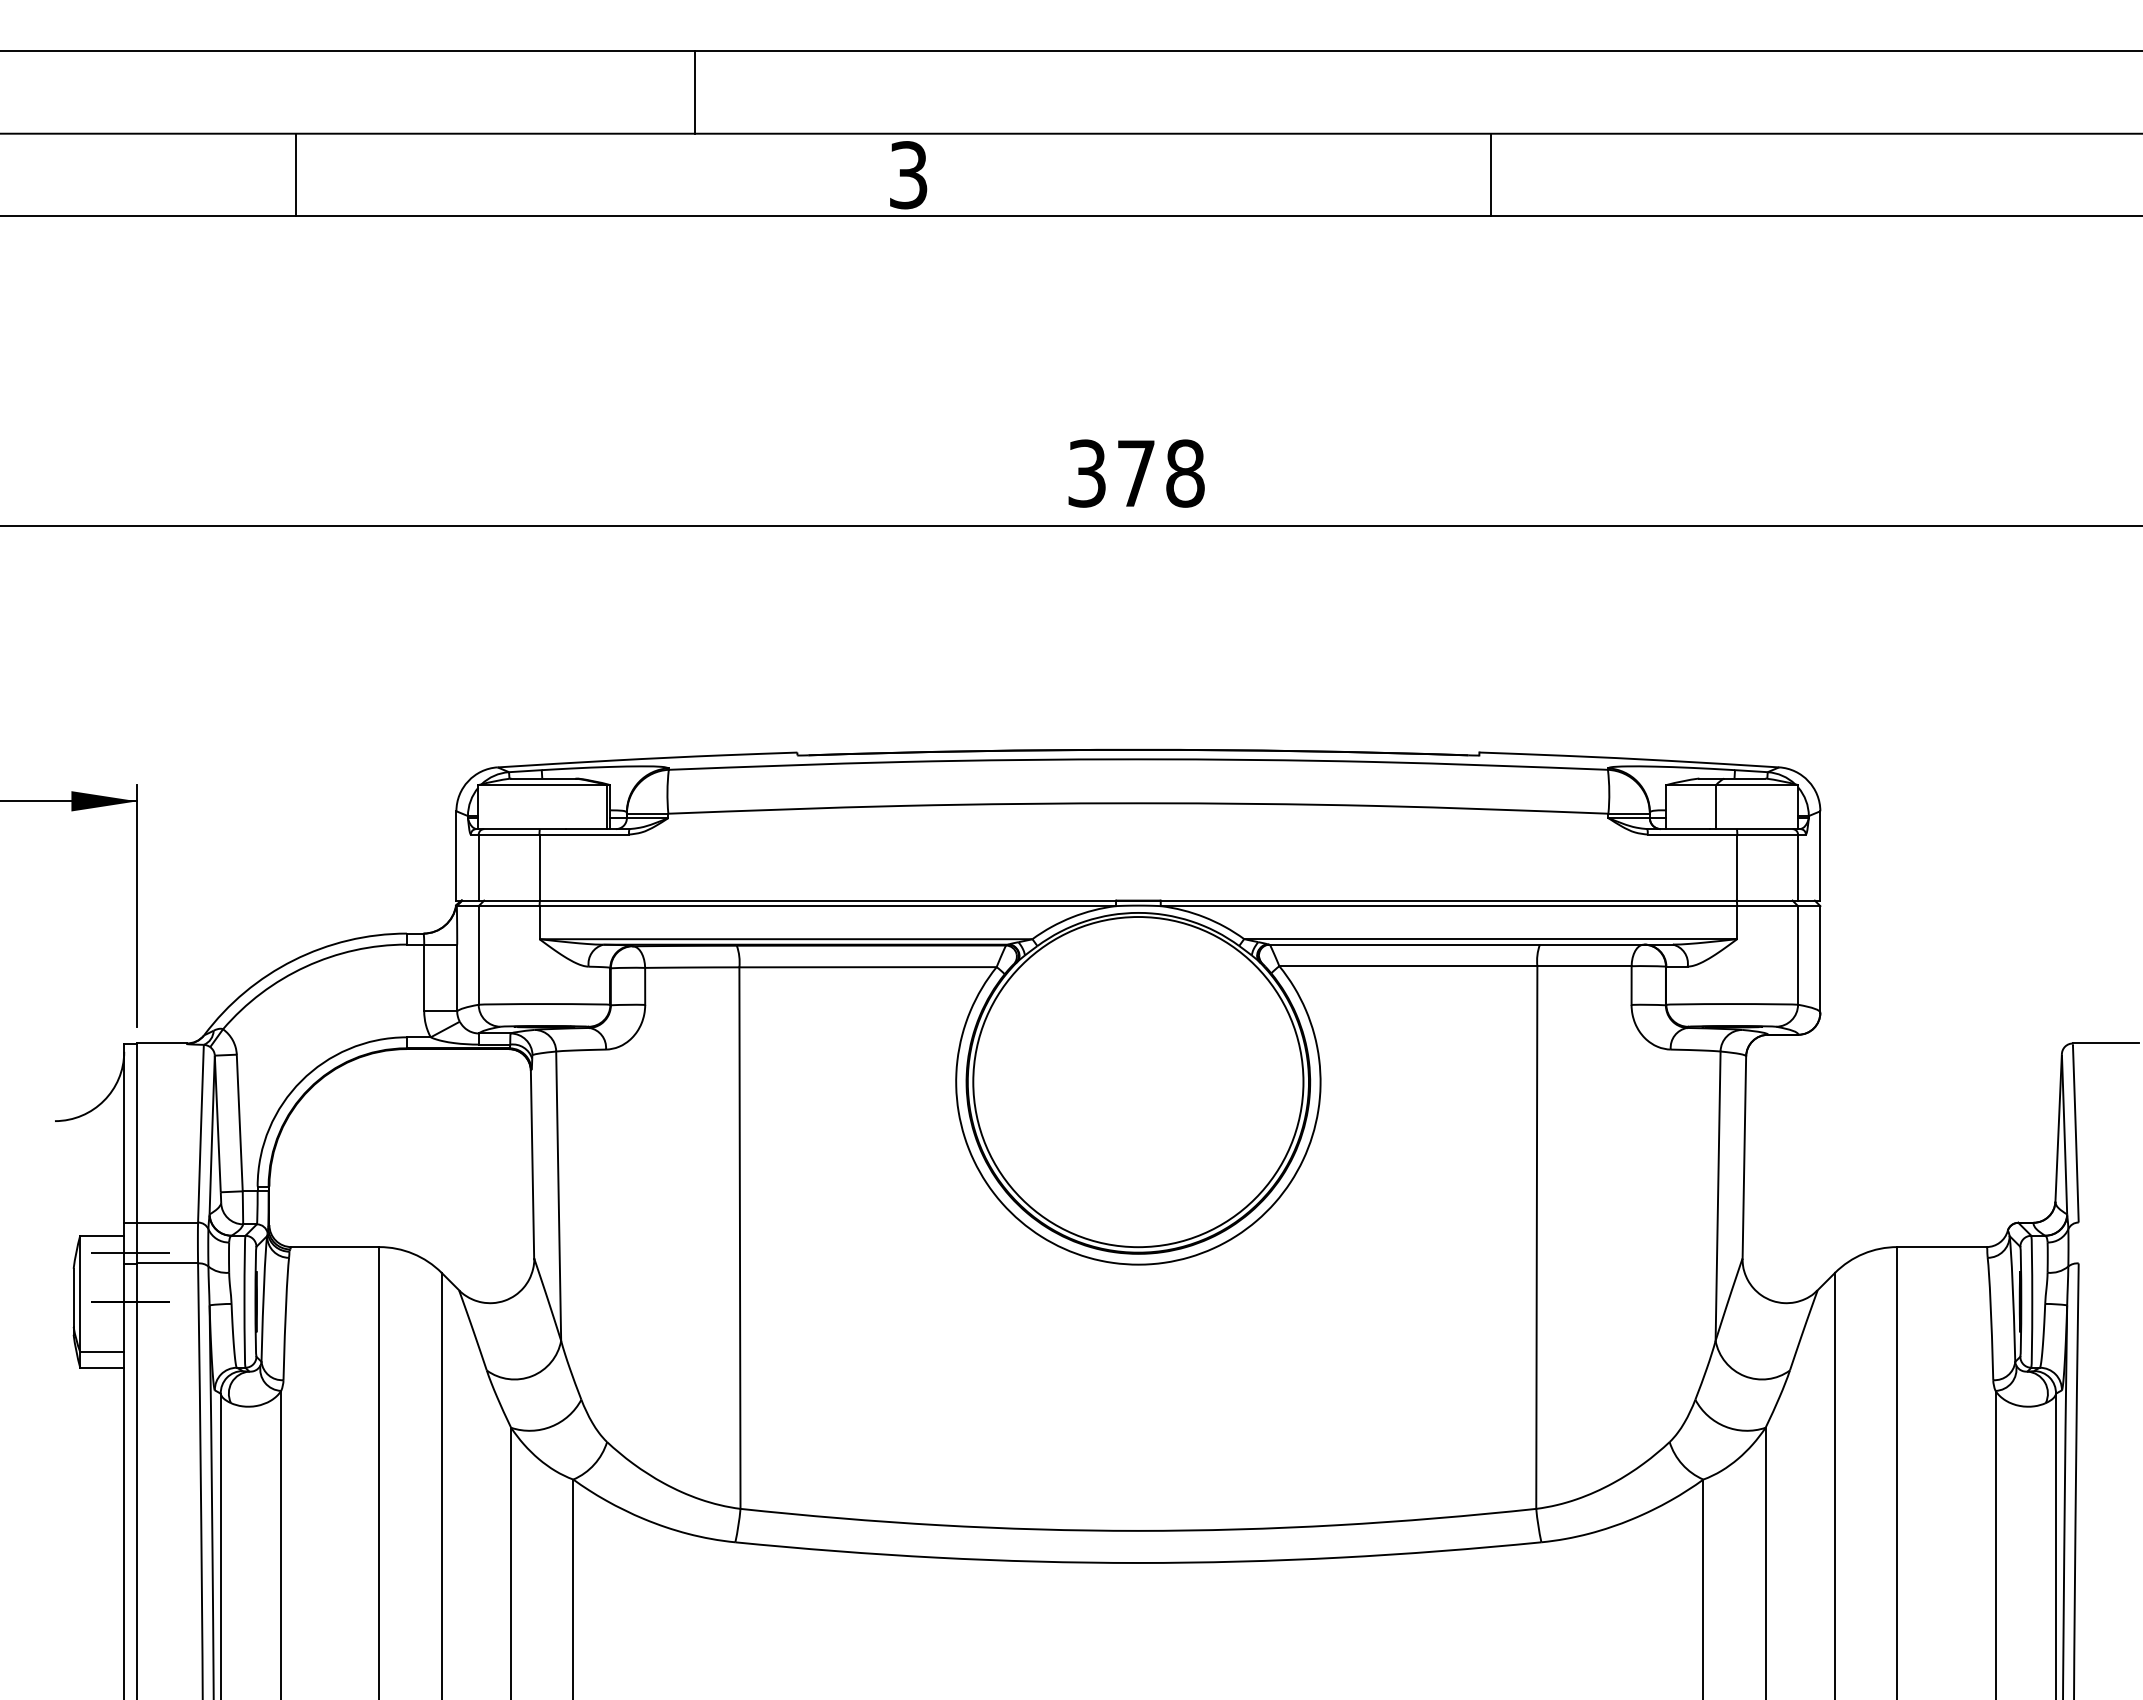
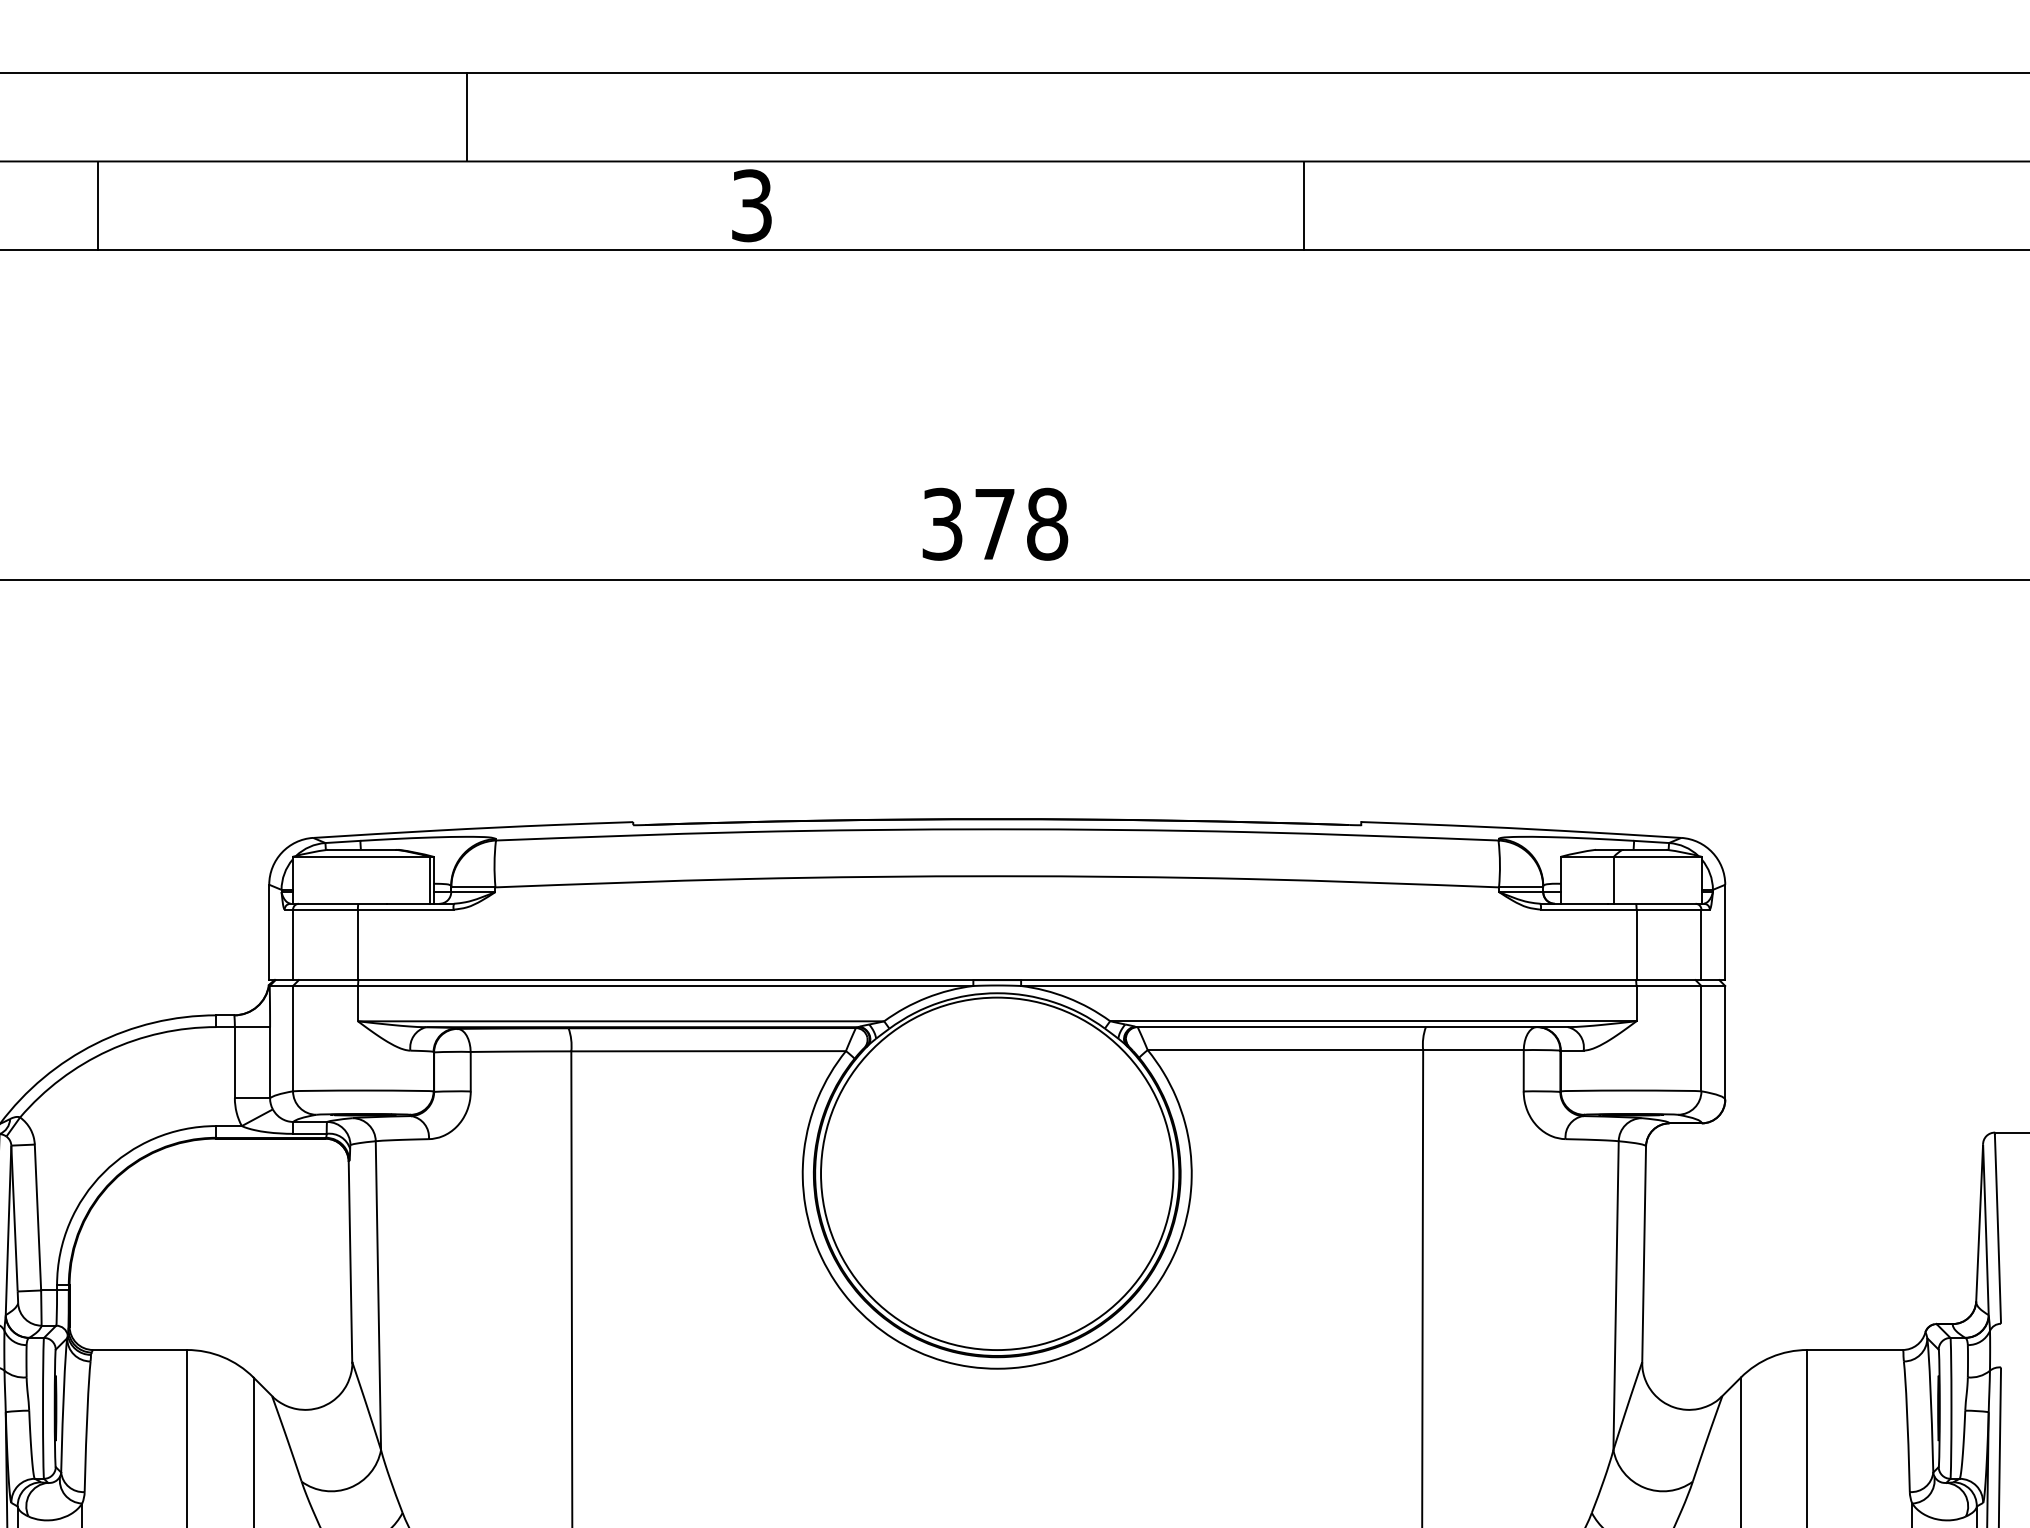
line: (694, 92) -> (466, 117), moved
line: (1490, 174) -> (1303, 205), moved

